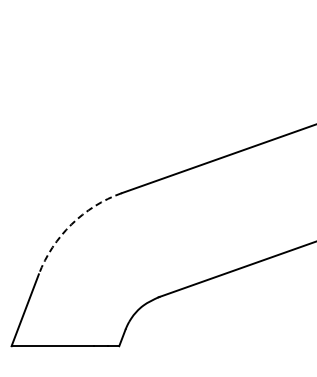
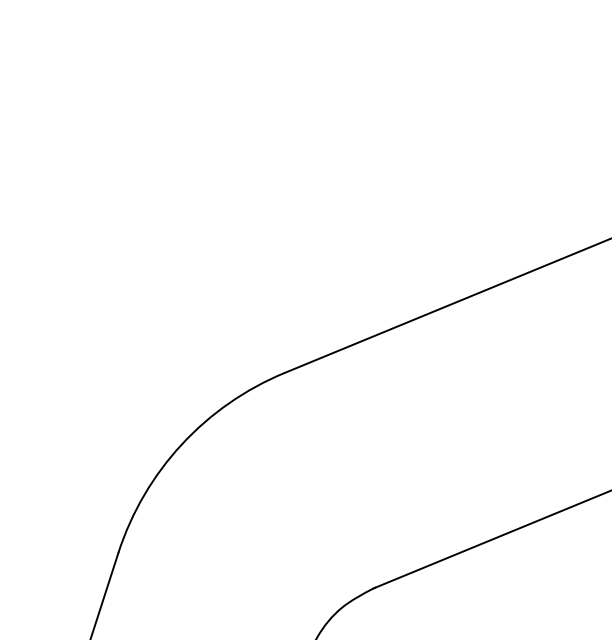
arc: (71, 224) -> (181, 444), dashed -> solid

